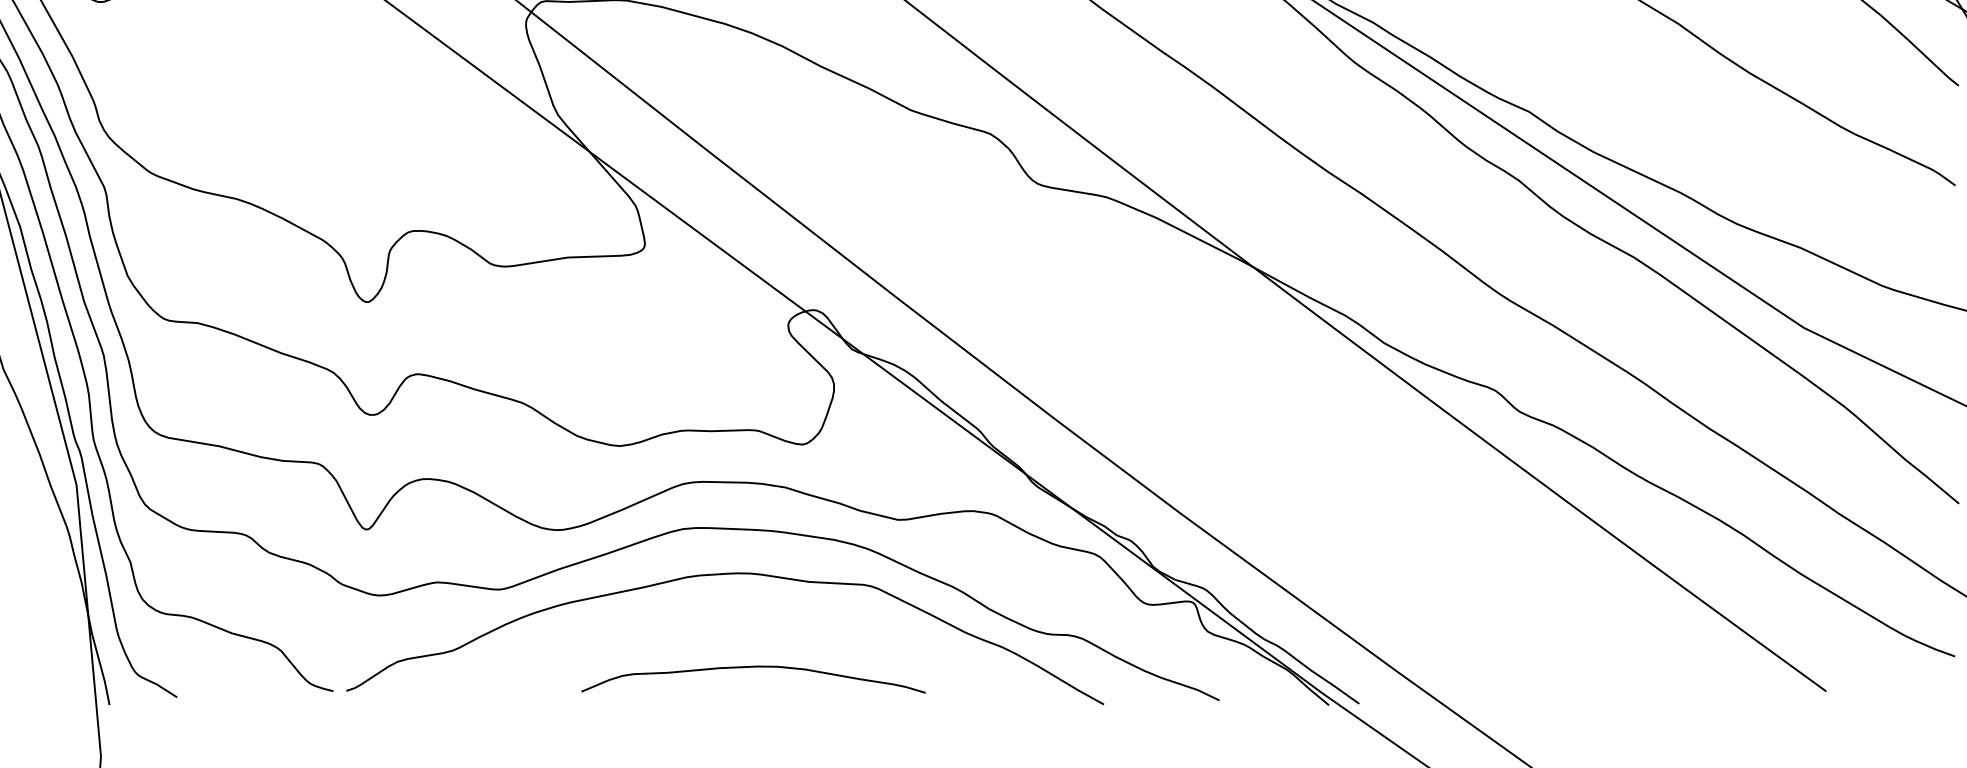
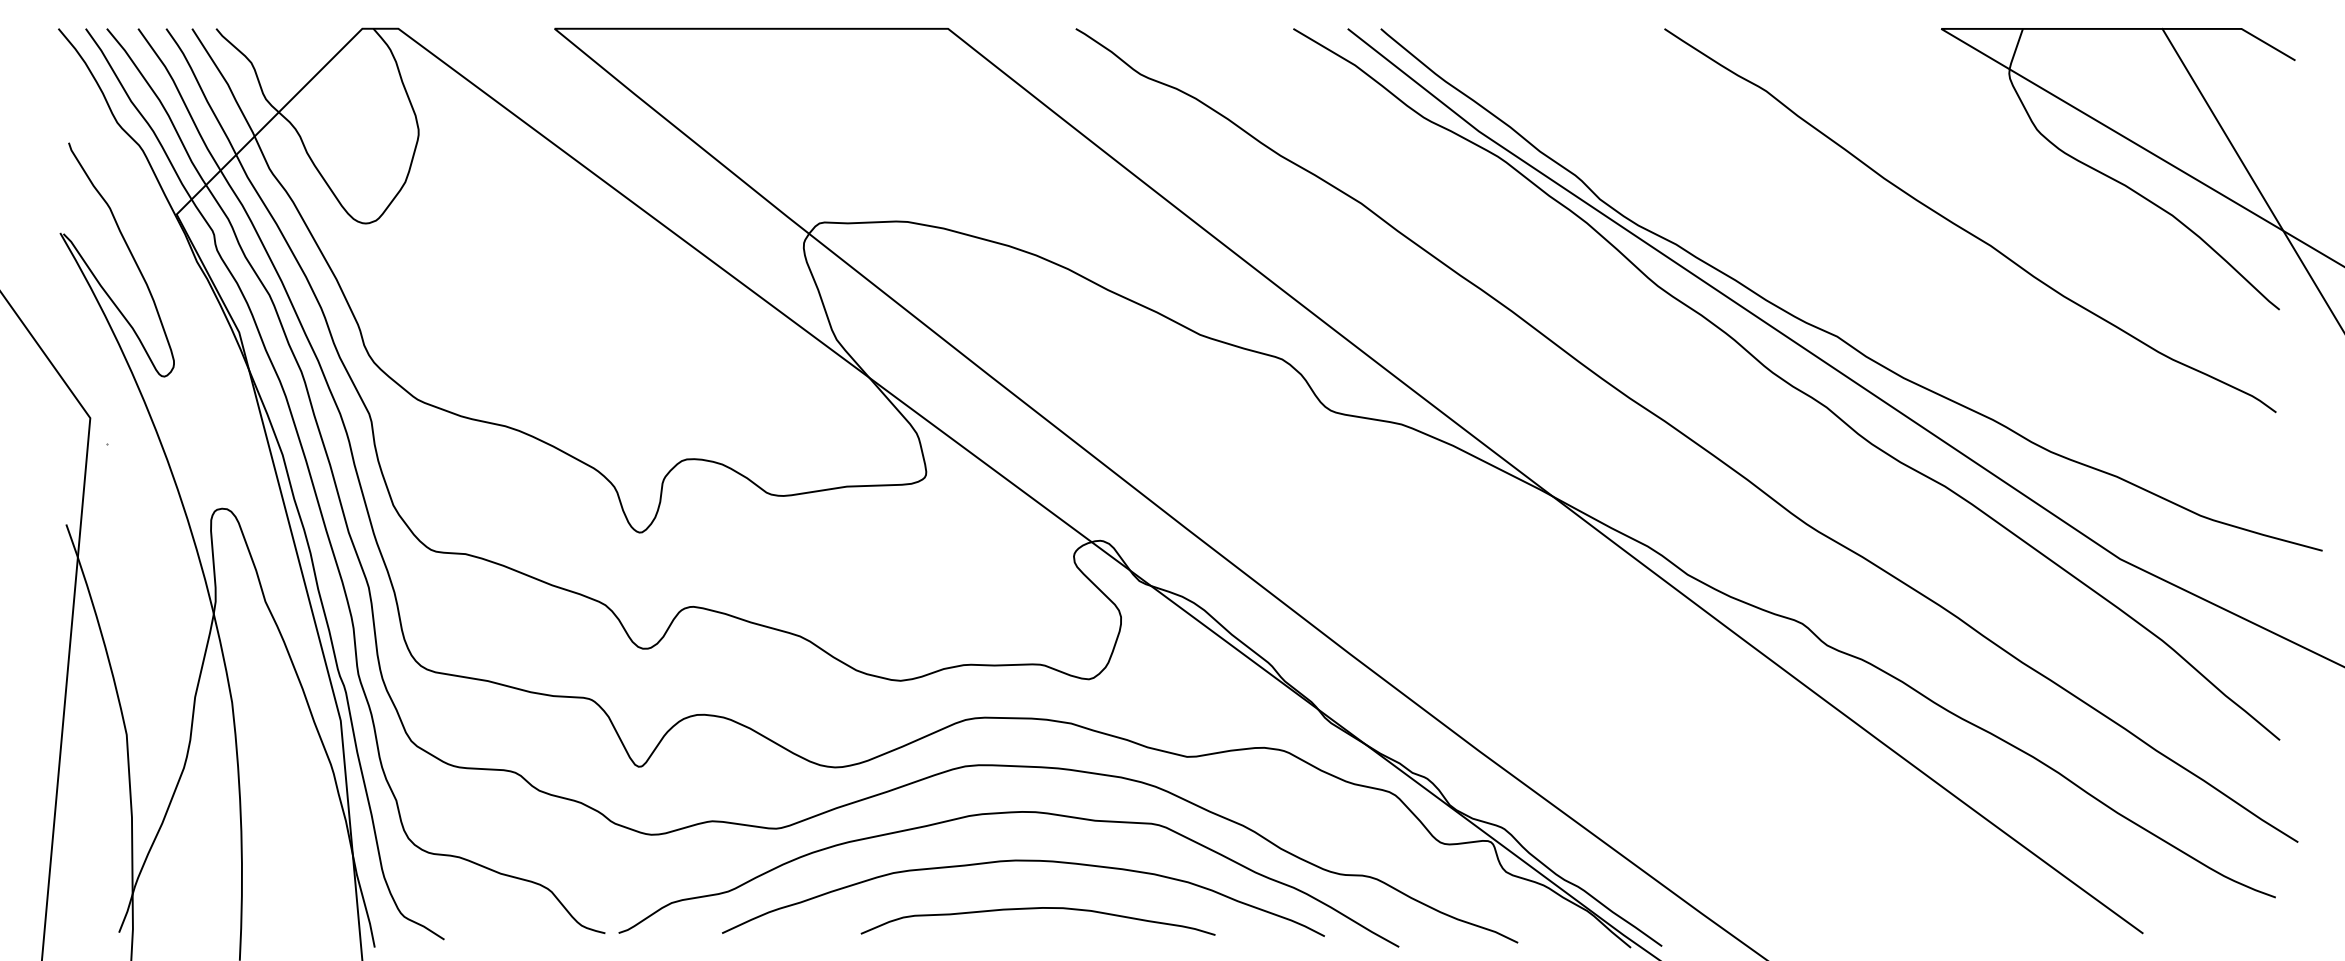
curve: (739, 621) -> (1023, 861), added

